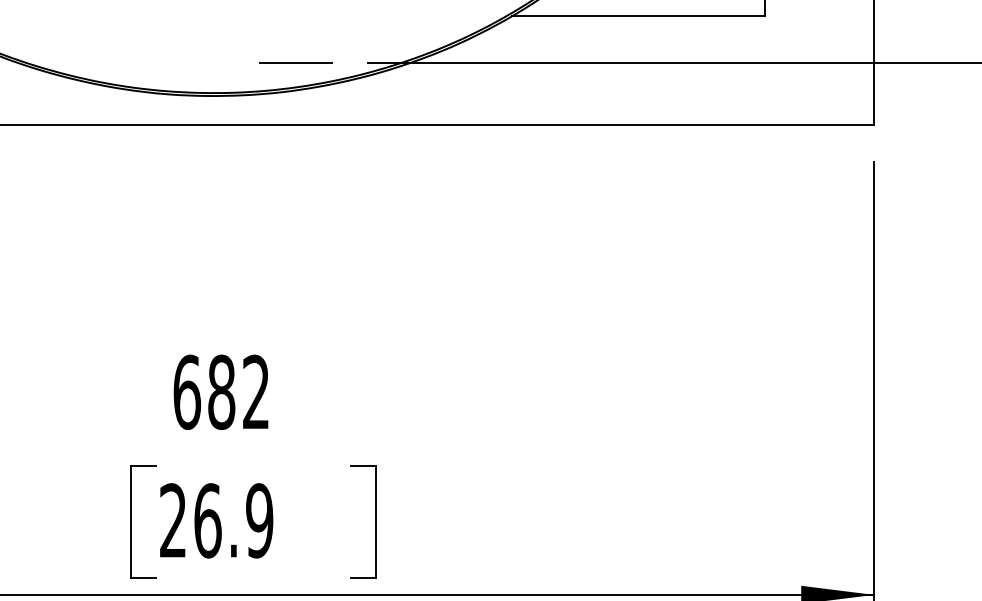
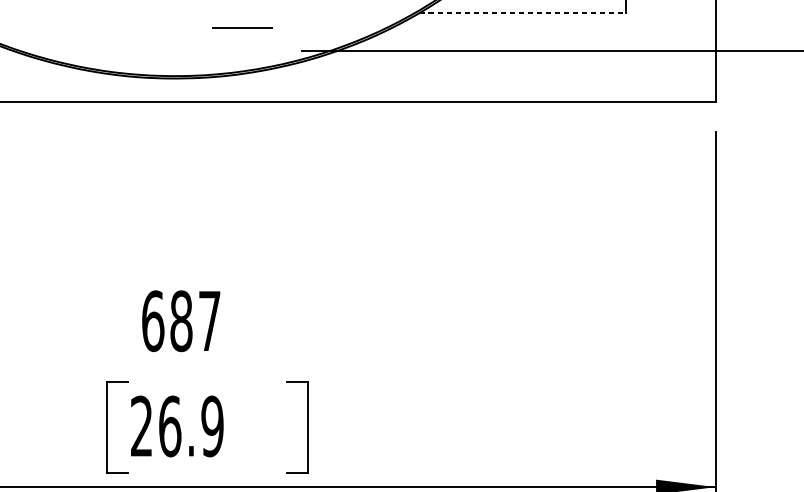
line: (639, 15) -> (523, 12), solid -> dashed
line: (295, 62) -> (241, 28), moved
text: (255, 391) -> (209, 320), 682 -> 687

